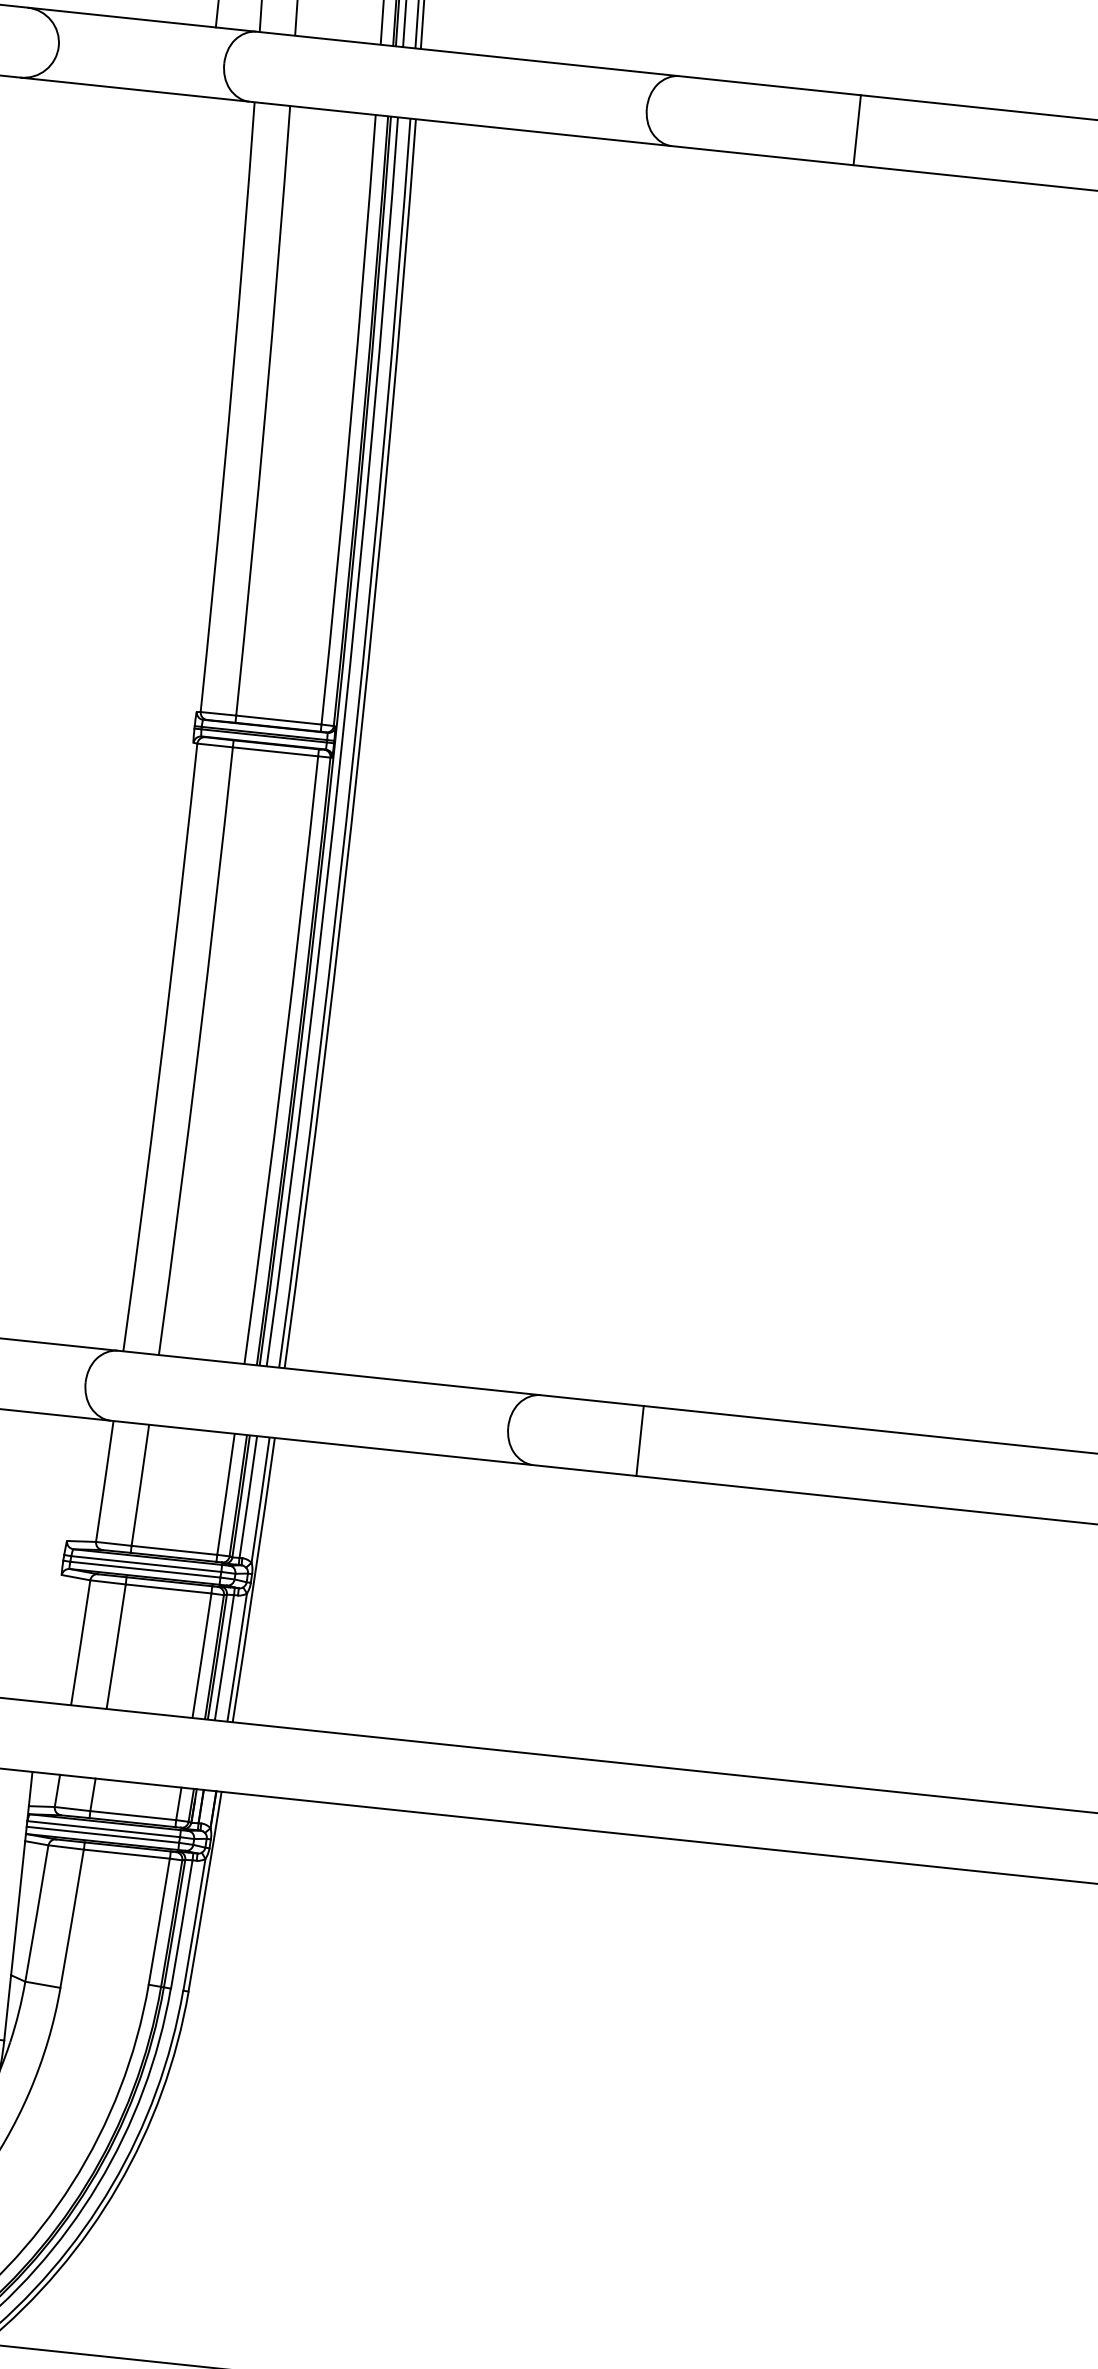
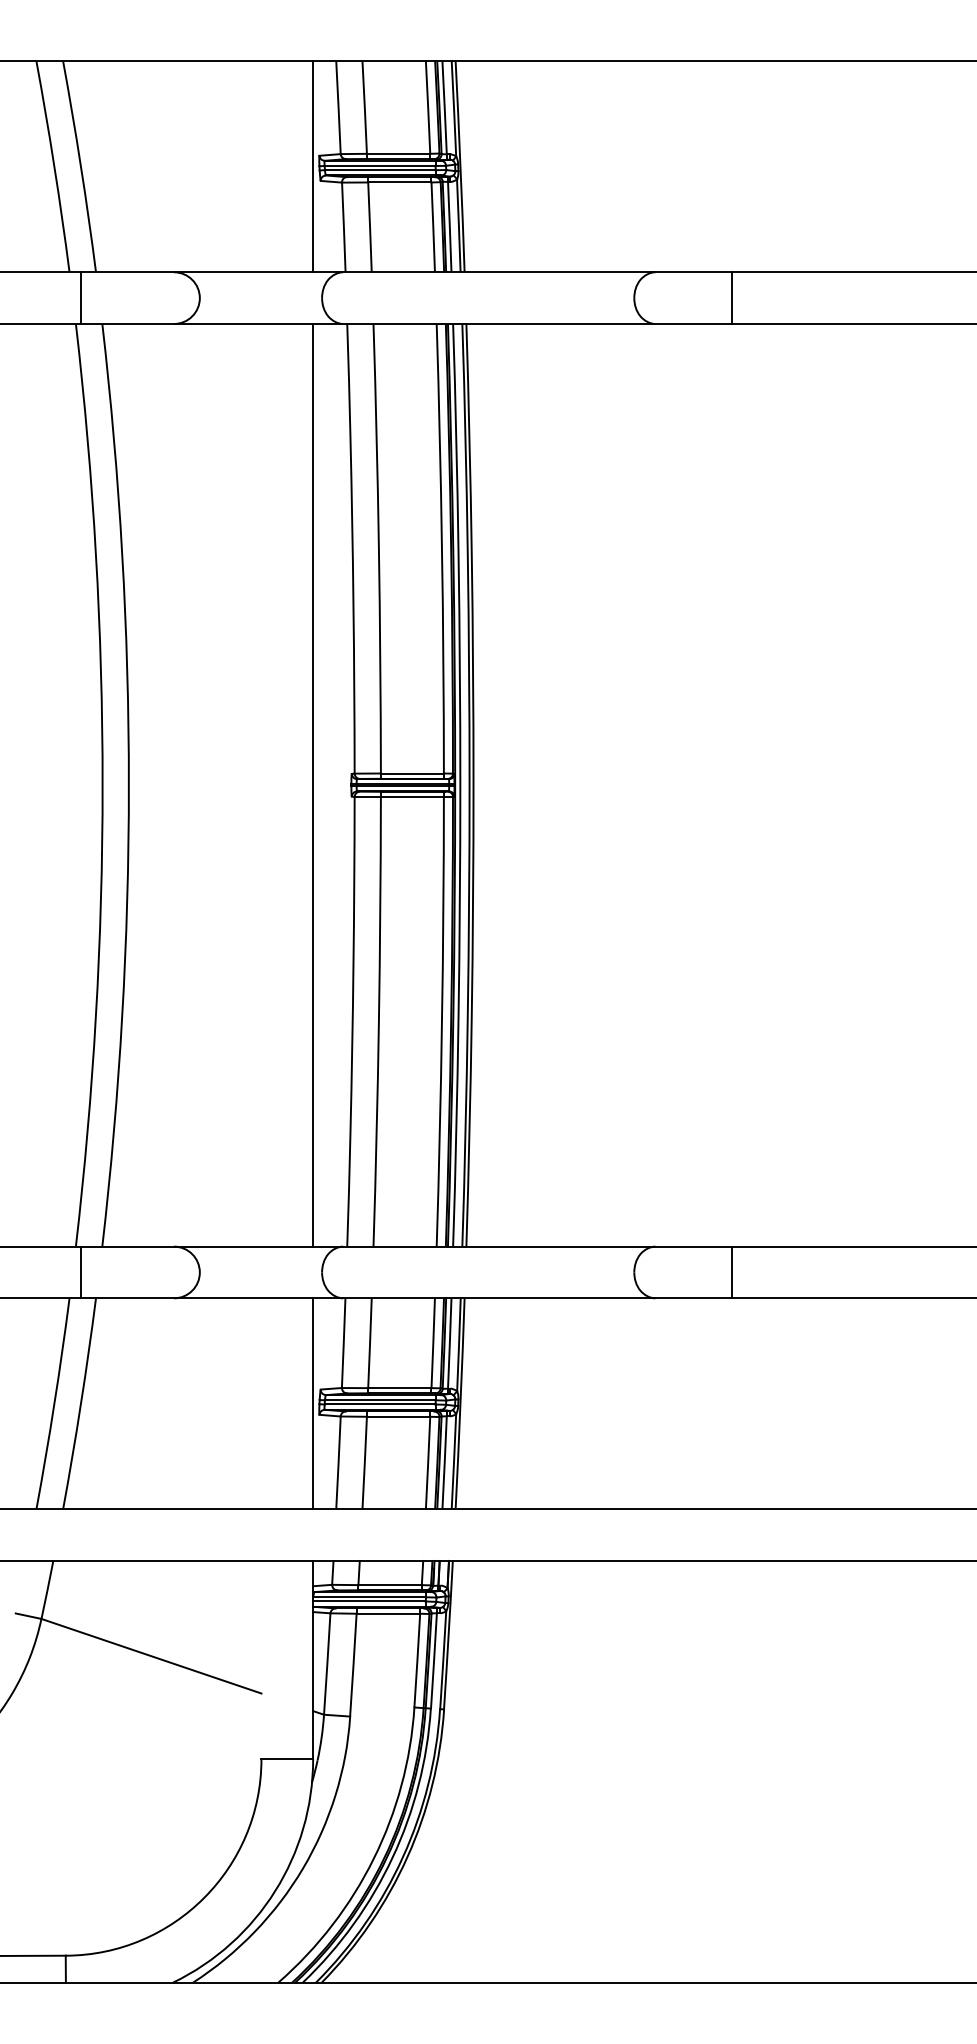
line: (857, 129) -> (731, 297), moved
line: (143, 720) -> (313, 784), added
line: (55, 1558) -> (313, 1403), added

